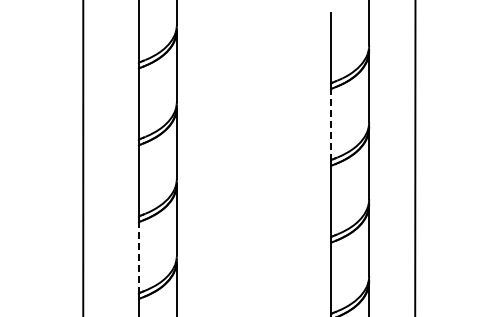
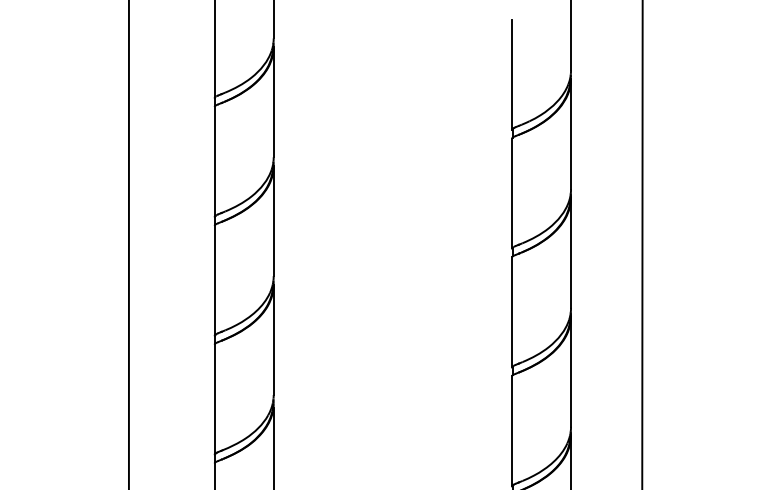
line: (330, 125) -> (511, 193), dashed -> solid
line: (138, 258) -> (214, 399), dashed -> solid

